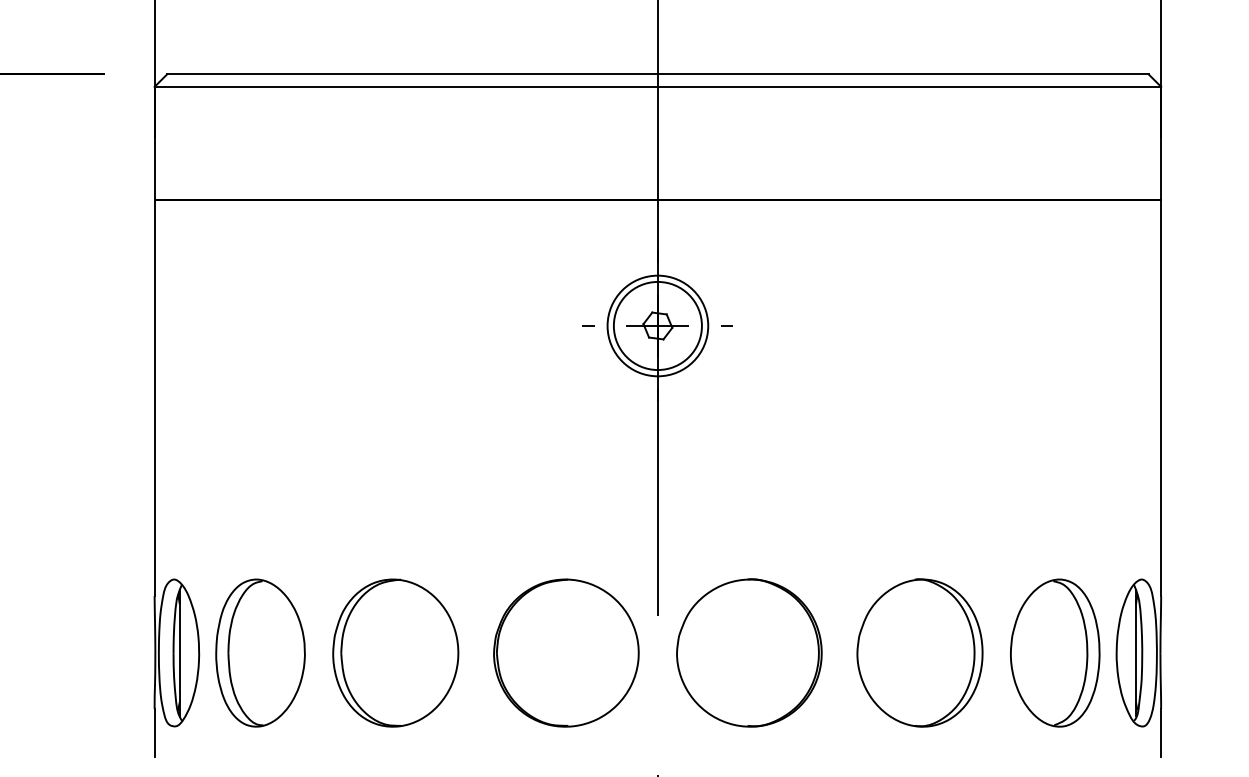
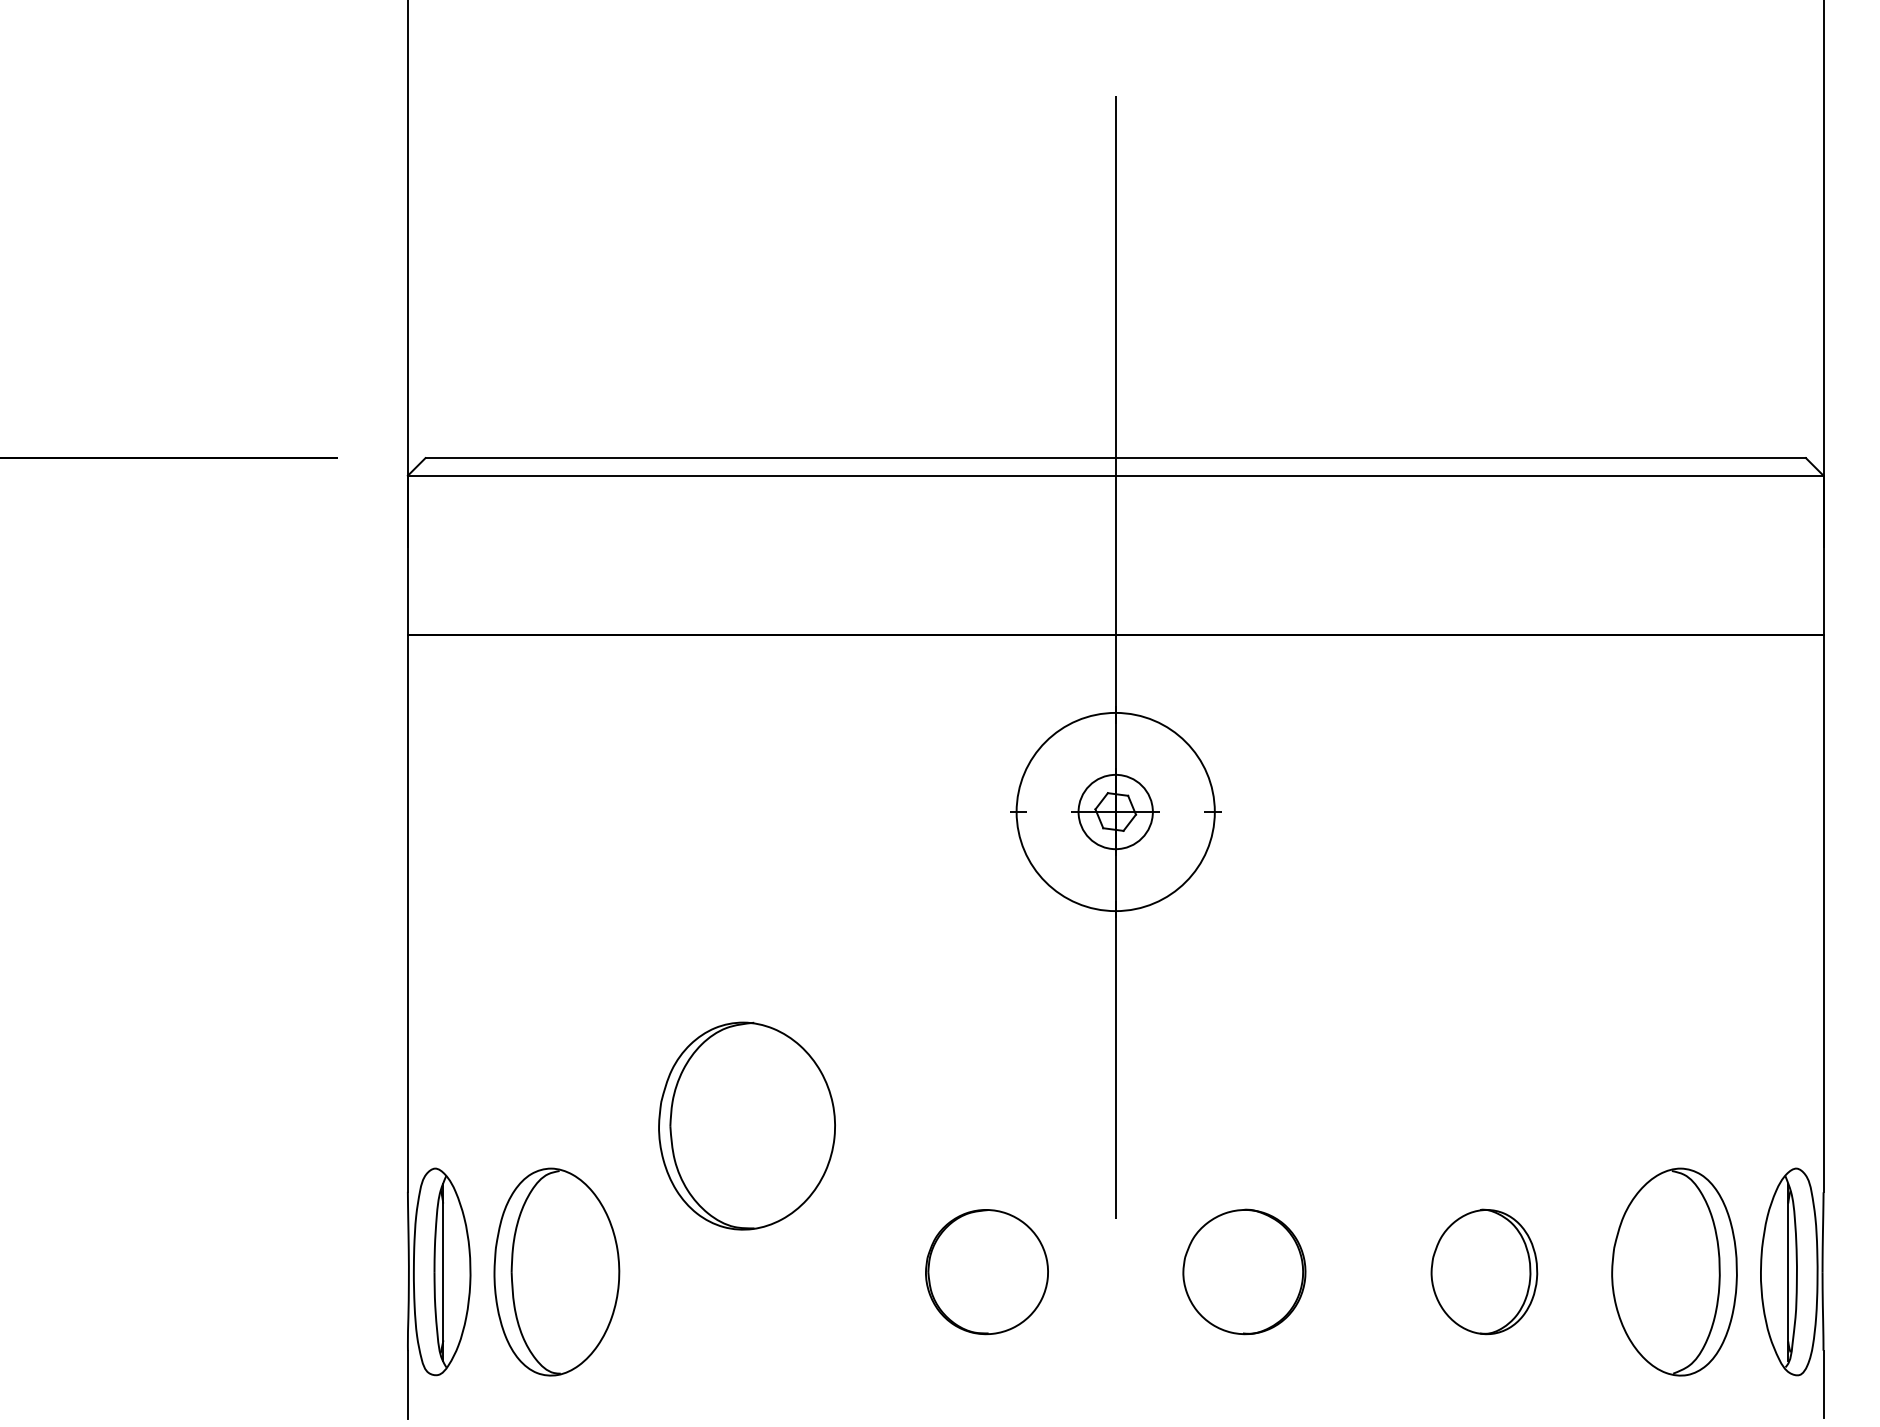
circle: (657, 325) -> (1115, 811), size x0.6
circle: (657, 325) -> (1115, 811), size x1.4
part: (395, 652) -> (746, 1125), moved
part: (566, 652) -> (986, 1271), size x0.6
part: (749, 652) -> (1244, 1271), size x0.6
part: (920, 652) -> (1484, 1271), size x0.6

